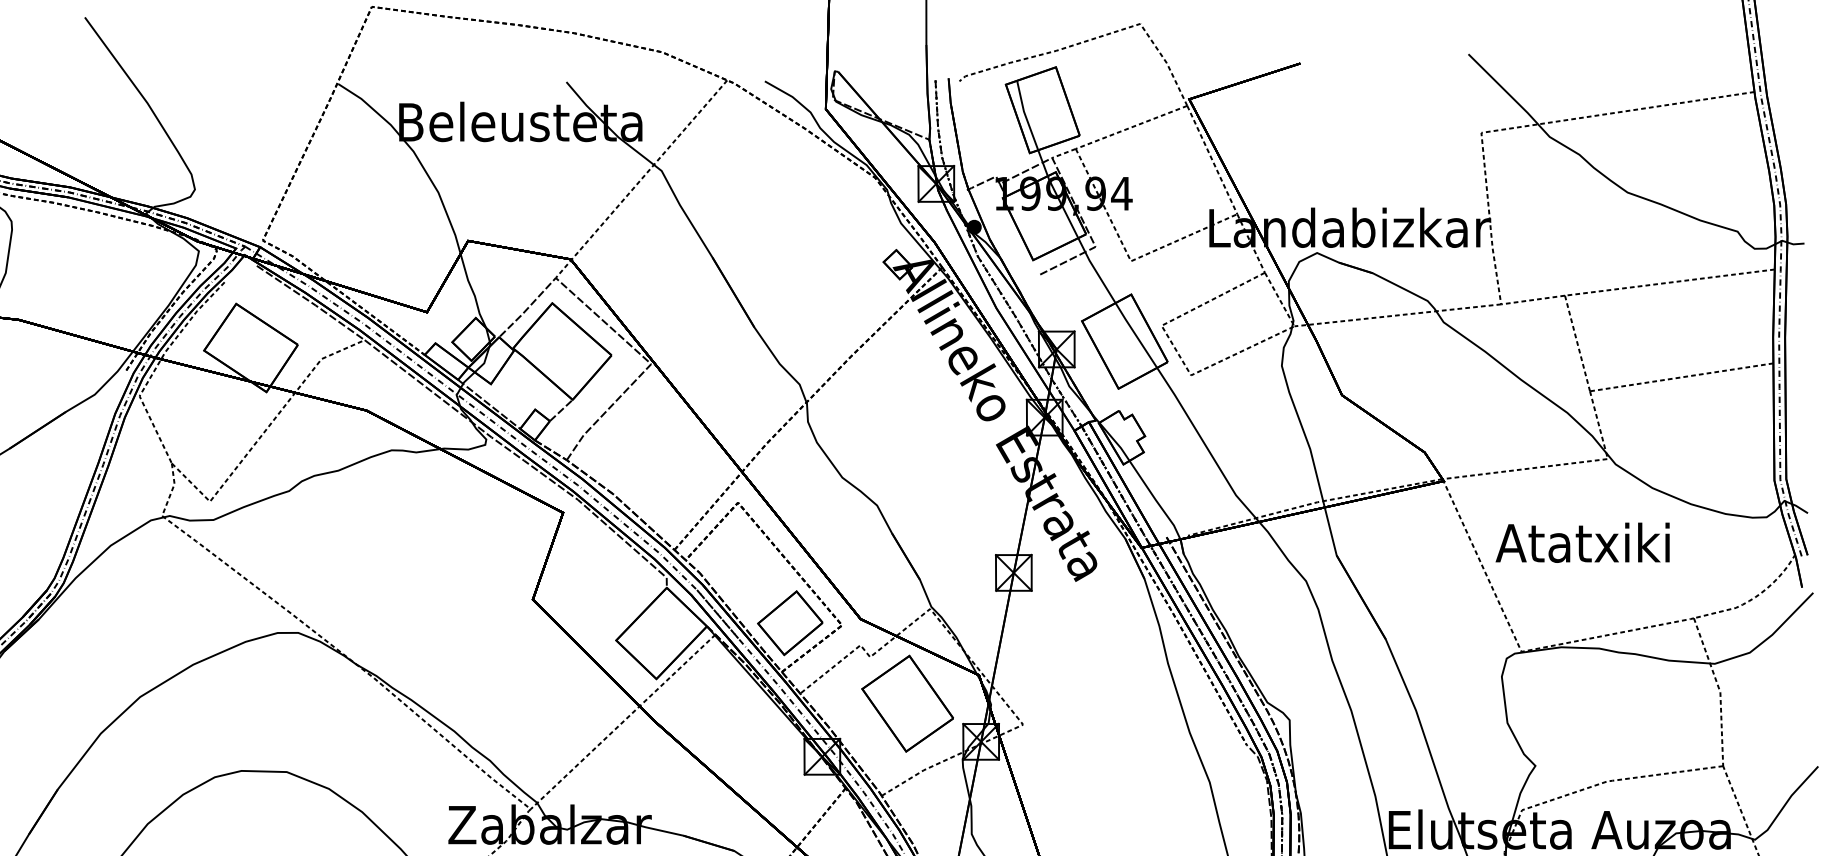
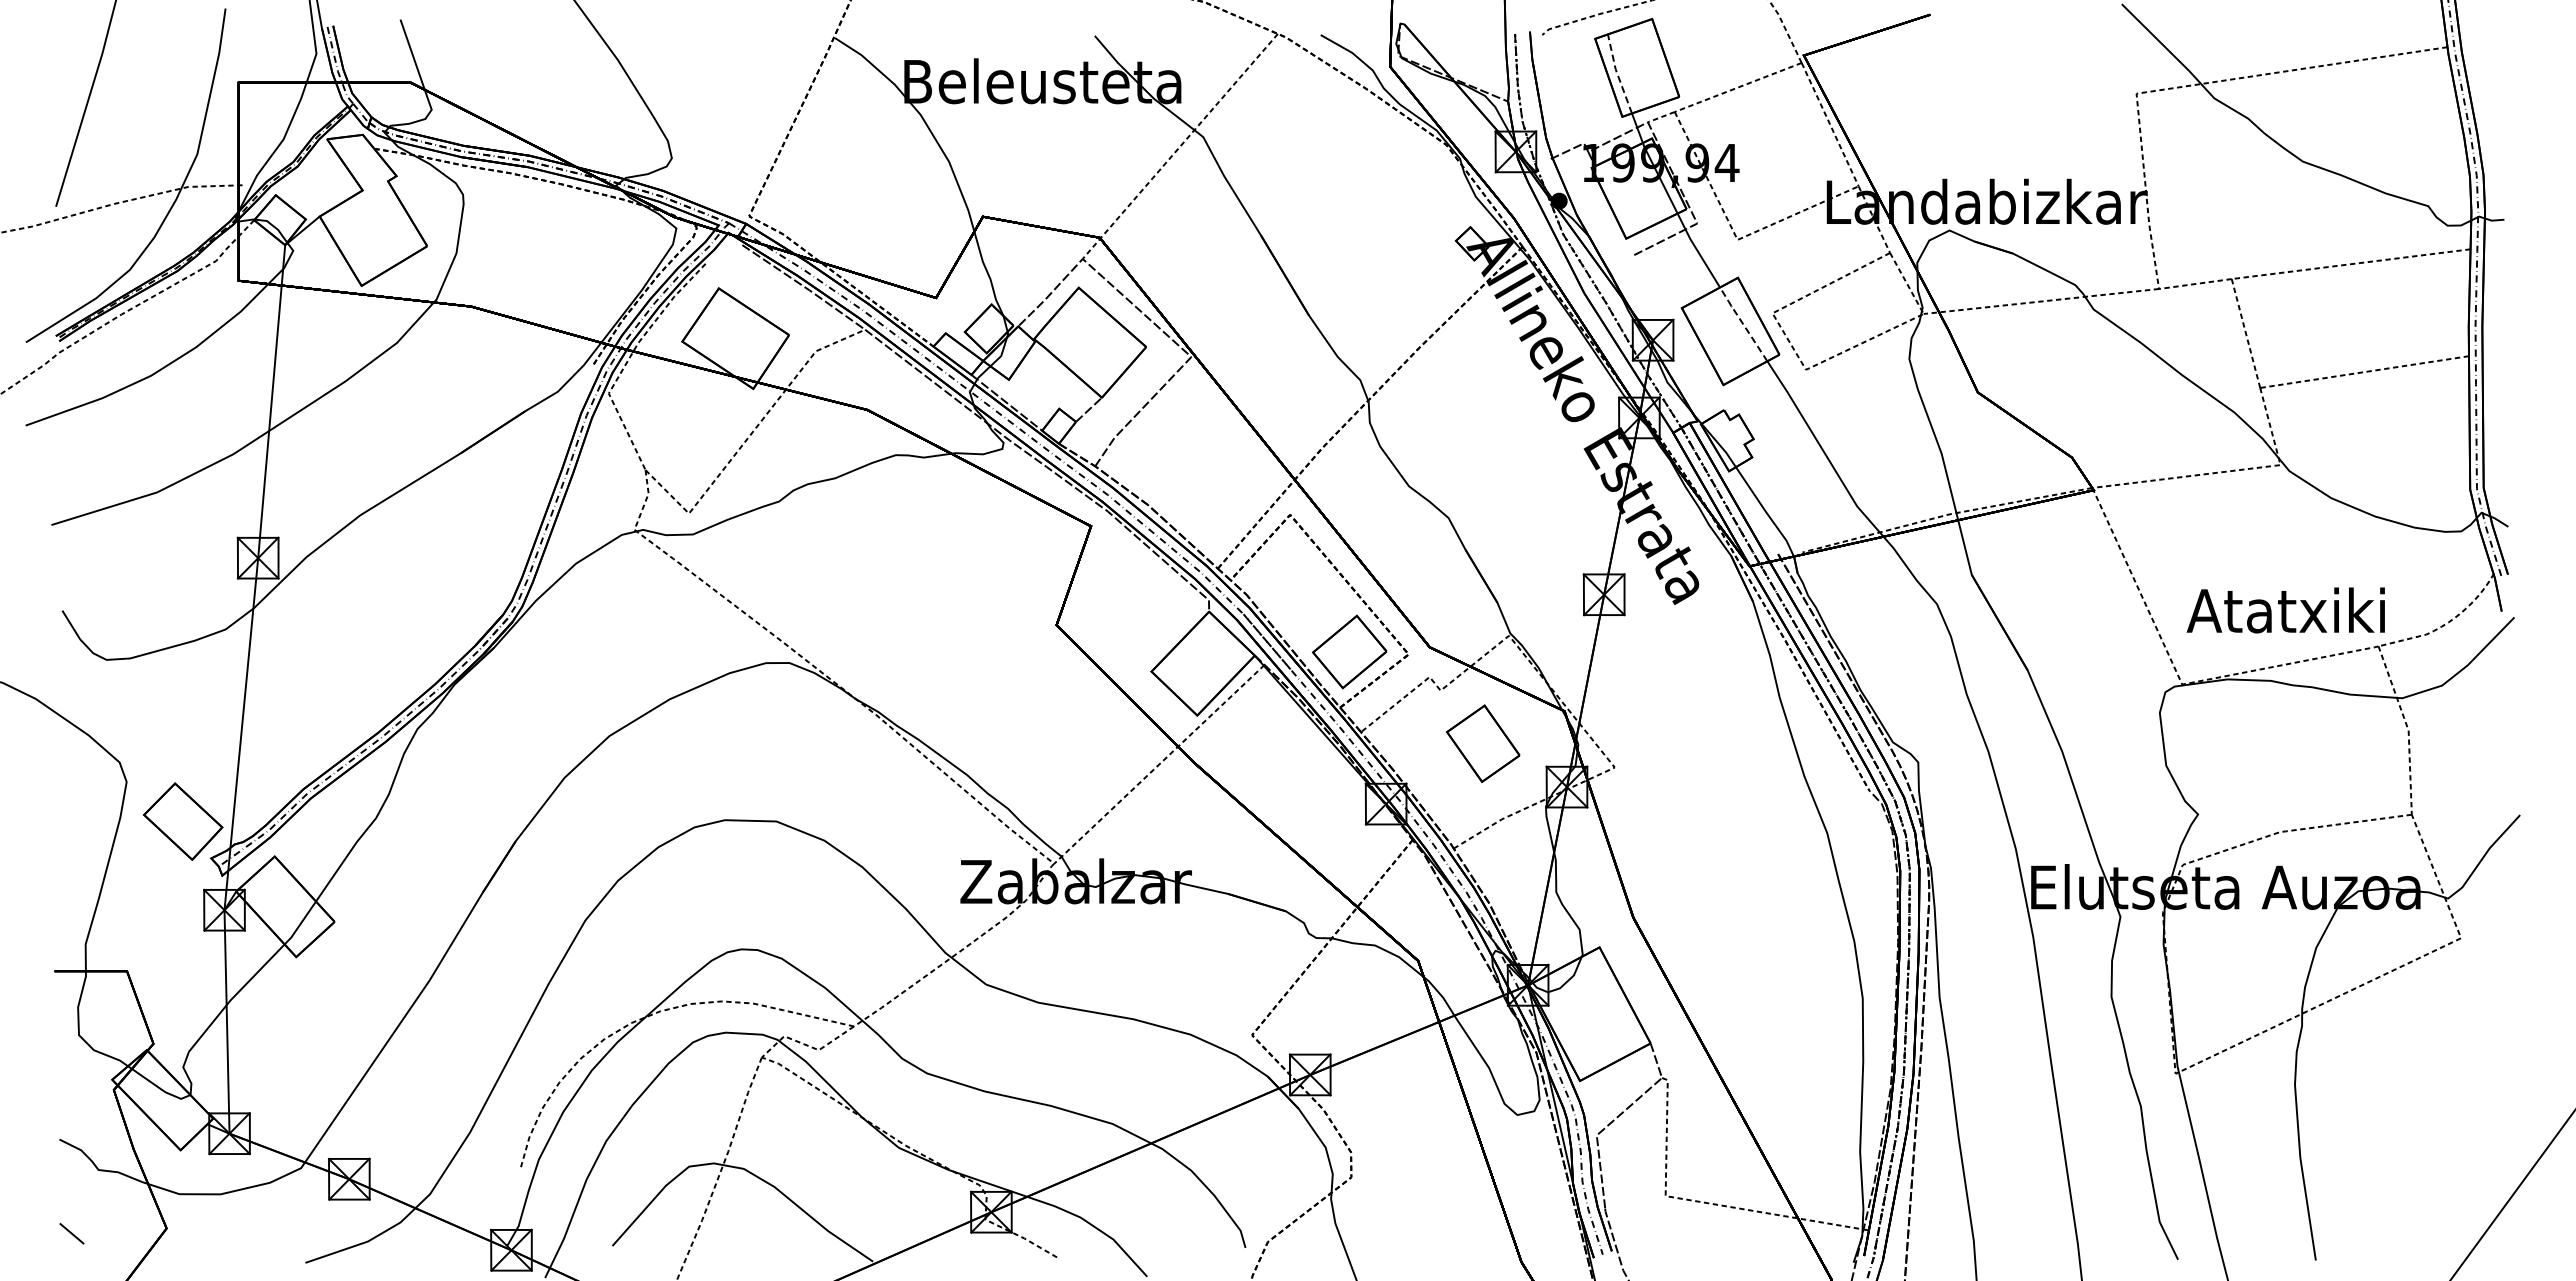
line: (1025, 115) -> (1617, 74), solid -> dashed
line: (1136, 335) -> (1743, 324), solid -> dashed
text: (1582, 542) -> (2285, 610), moved
part: (906, 703) -> (1482, 743), size x0.7

